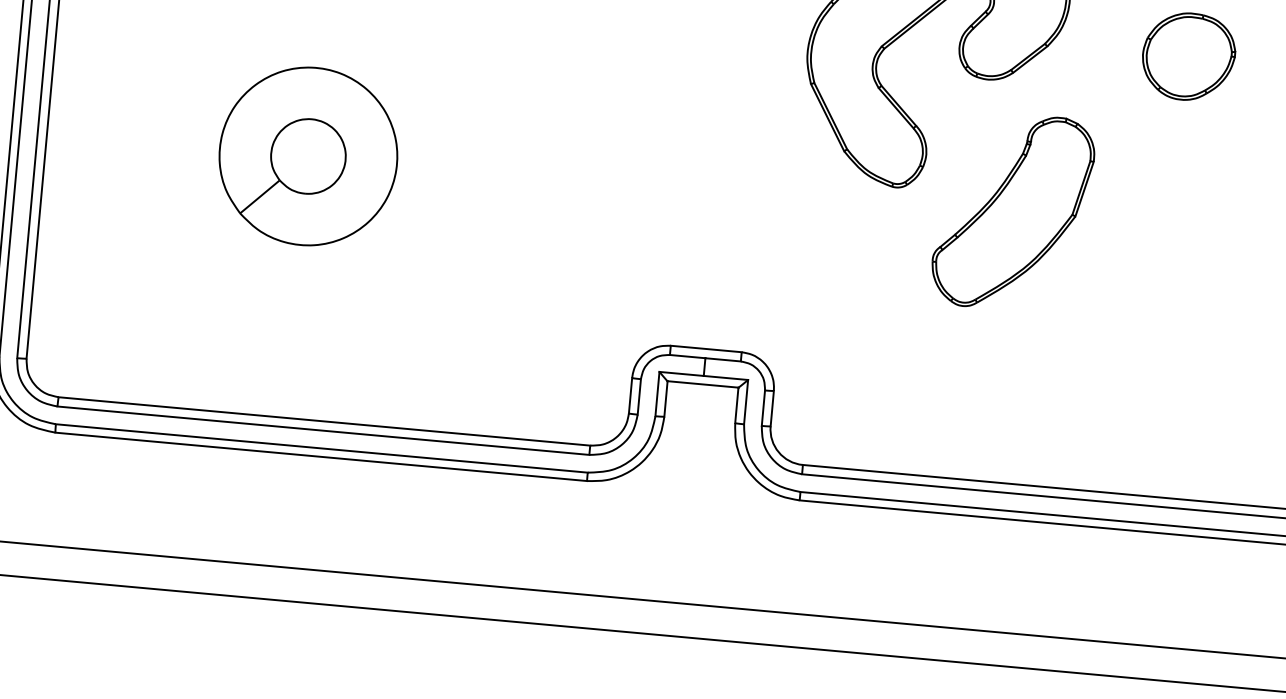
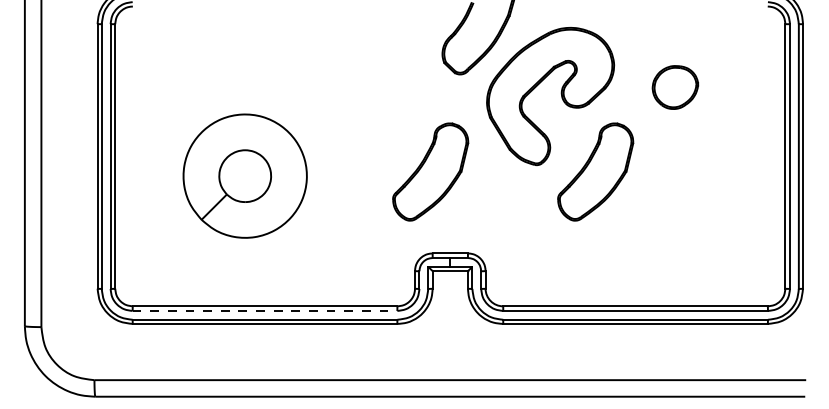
part: (308, 156) -> (245, 176), size x1.4
part: (681, 180) -> (430, 171), added
line: (324, 429) -> (265, 310), solid -> dashed

